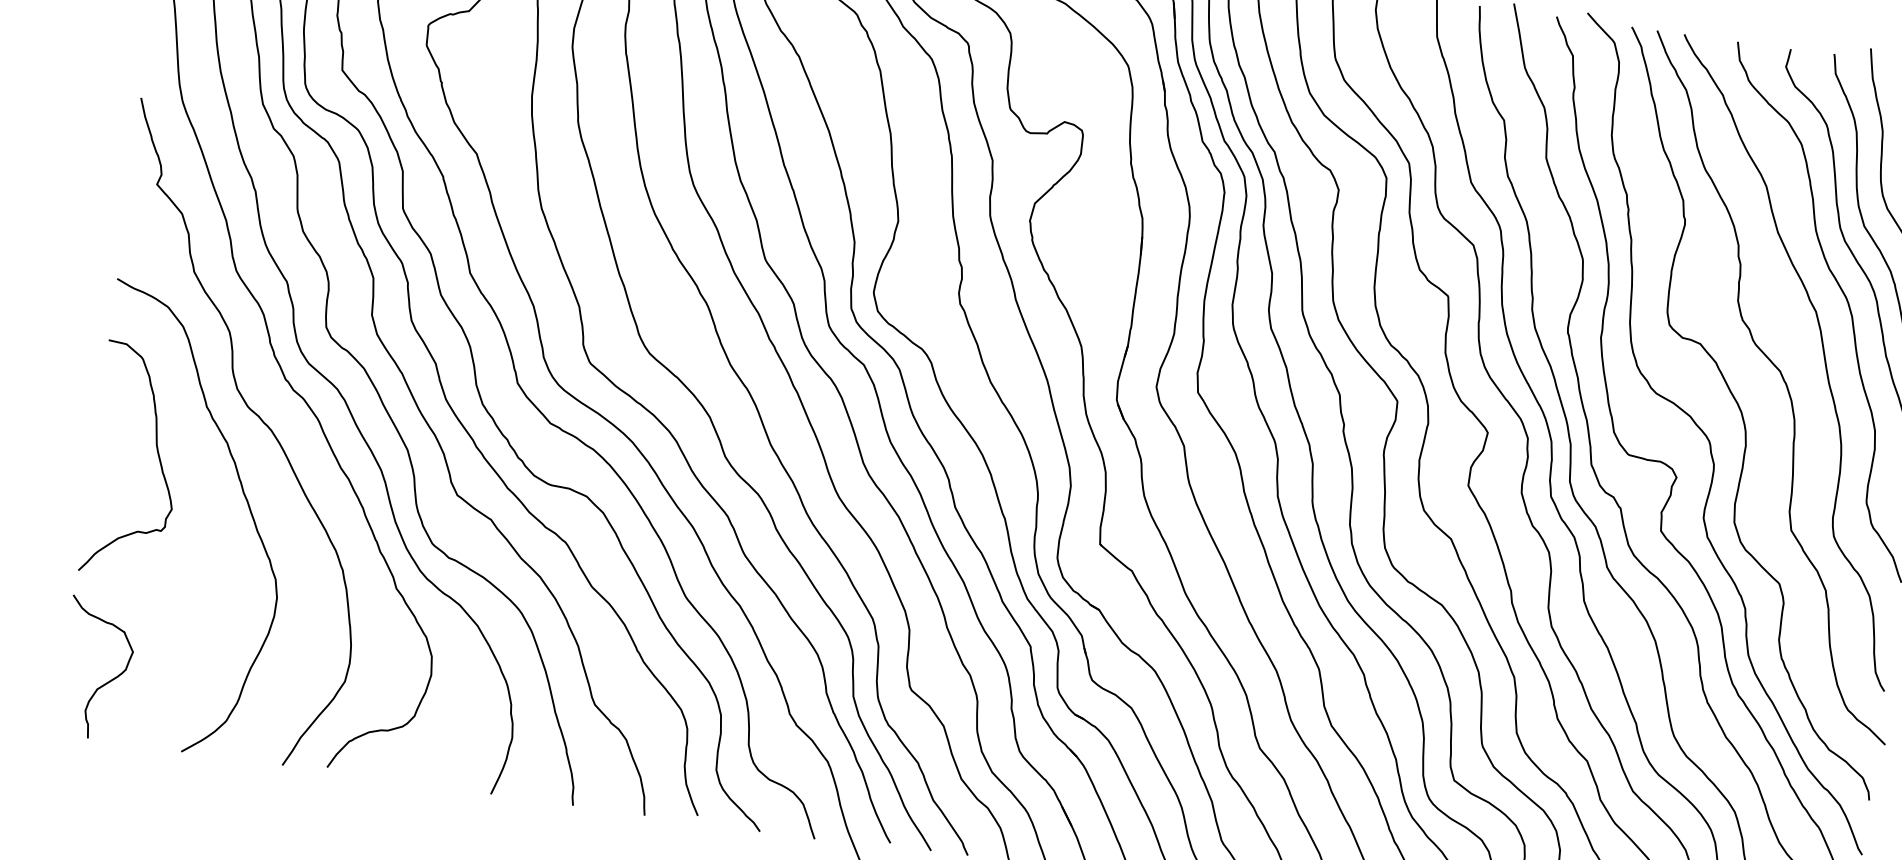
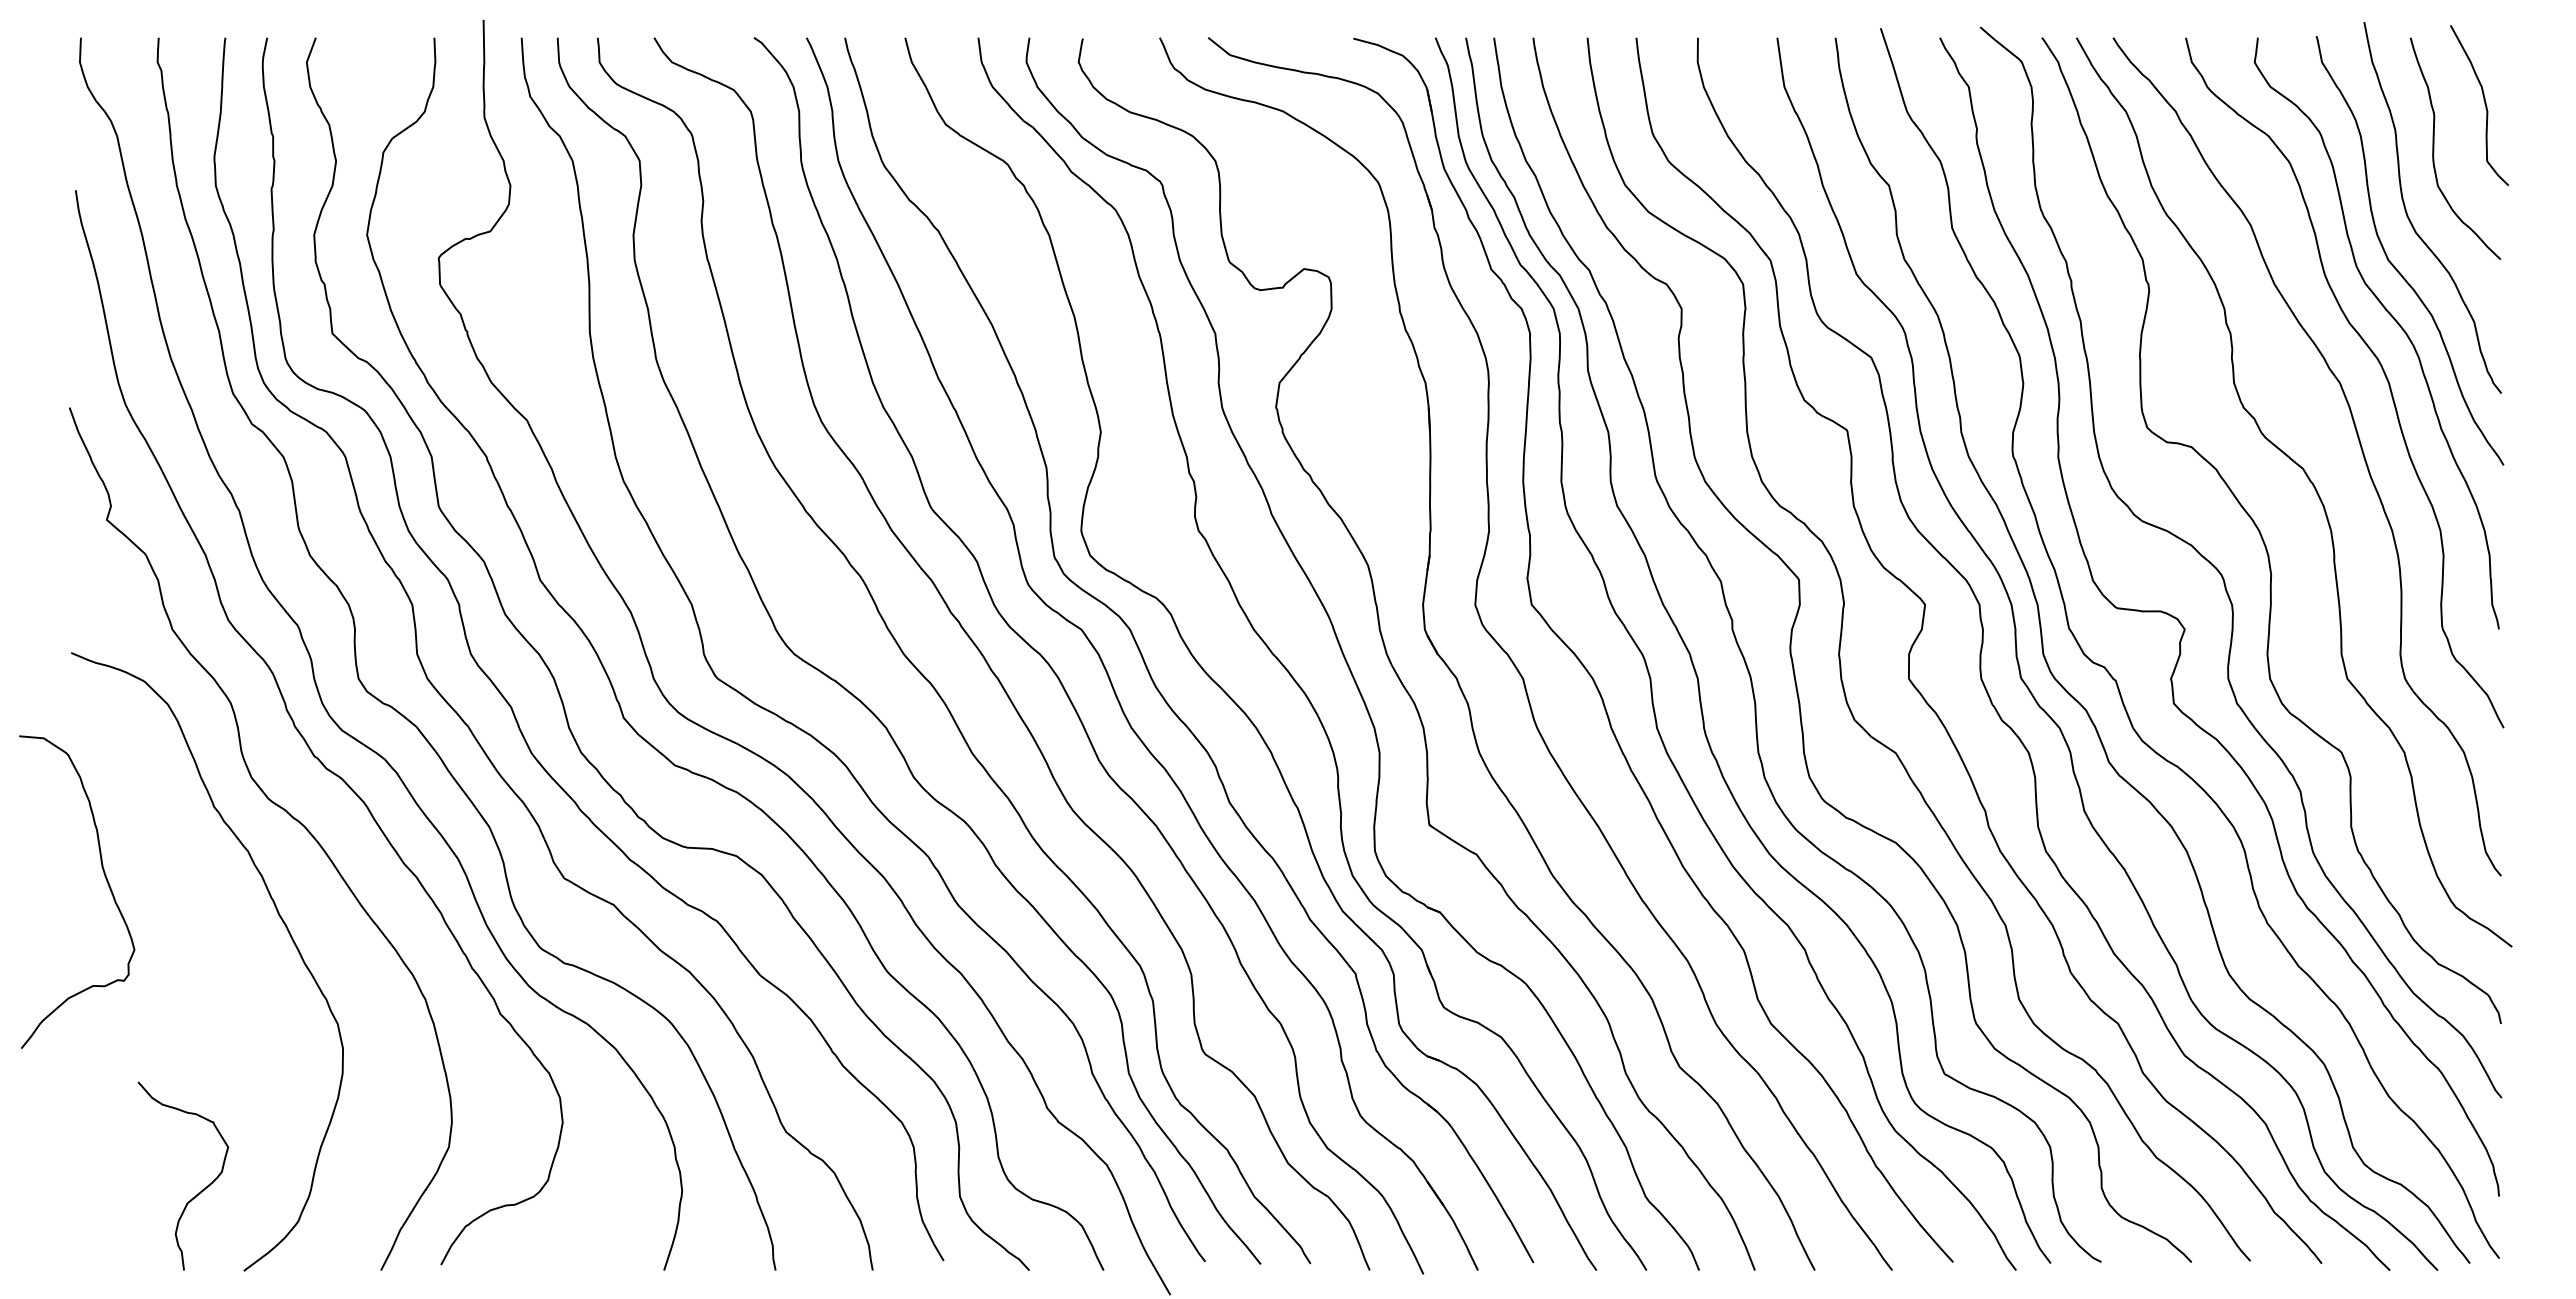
curve: (157, 454) -> (105, 879), moved
curve: (105, 683) -> (197, 1193), moved

